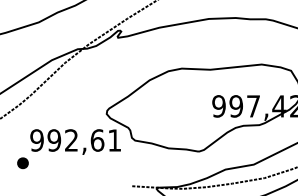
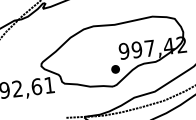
part: (204, 128) -> (115, 68), added

